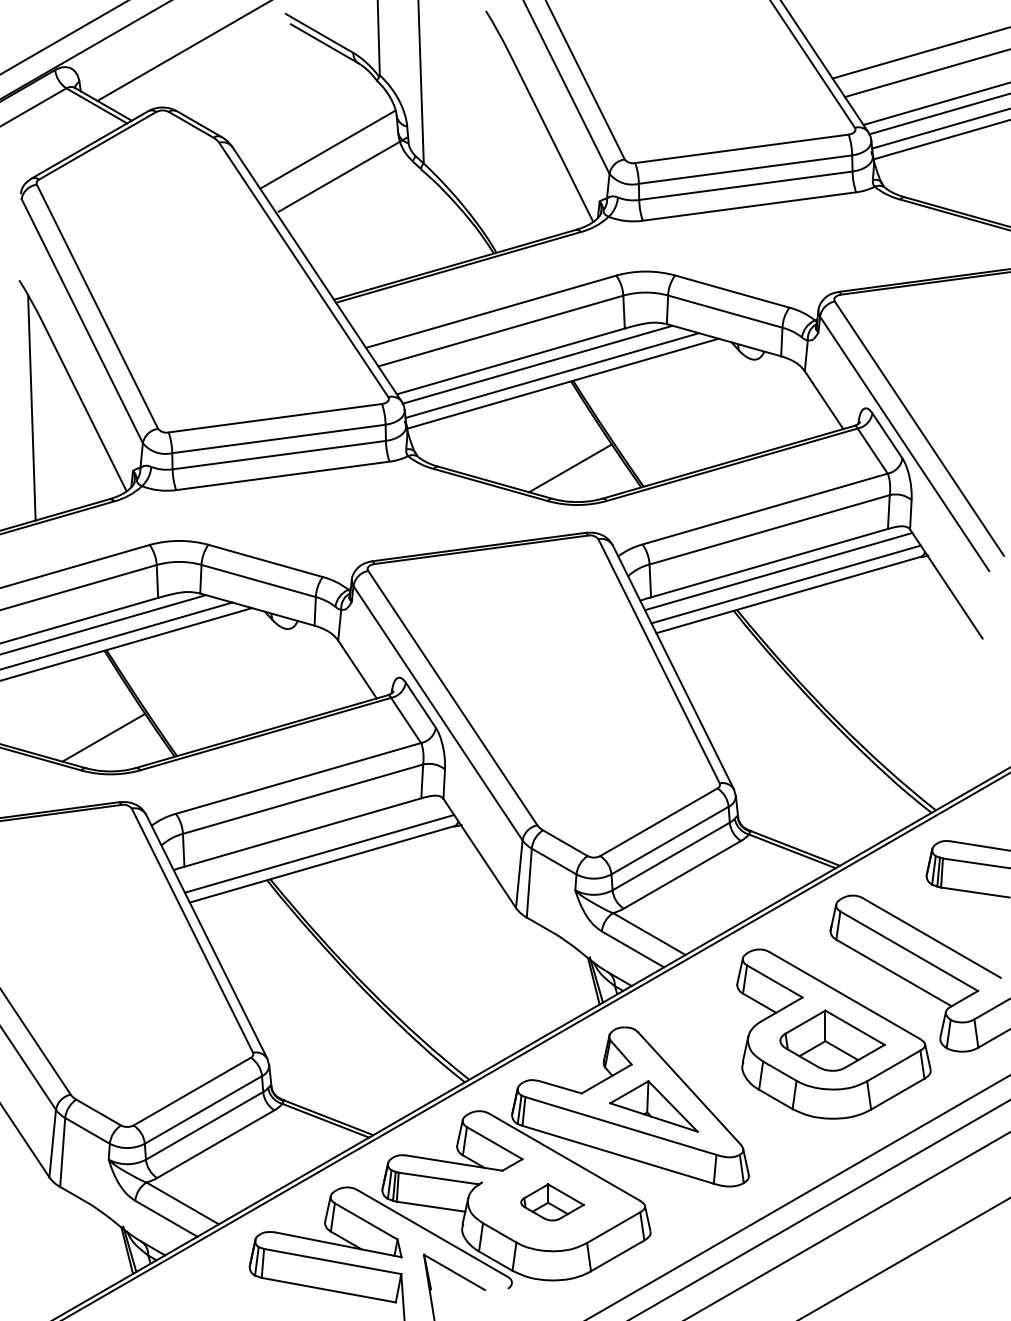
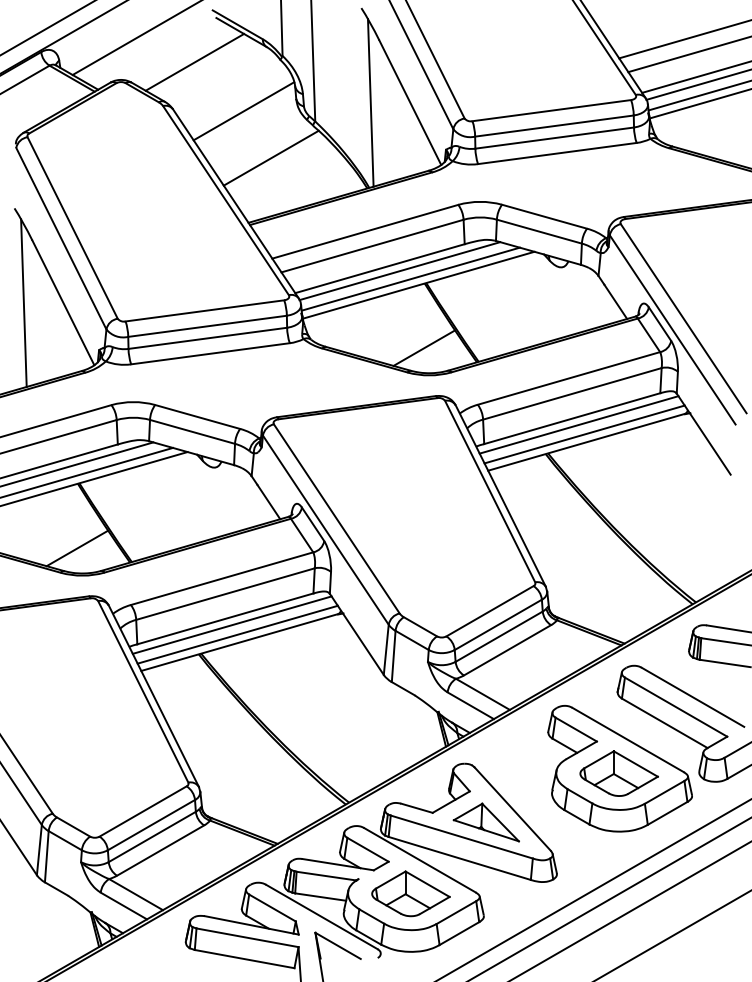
line: (261, 83) -> (194, 62), added
line: (498, 138) -> (370, 102), added
line: (342, 174) -> (271, 157), moved
line: (311, 840) -> (231, 624), added
part: (552, 1202) -> (410, 893), size x1.67

